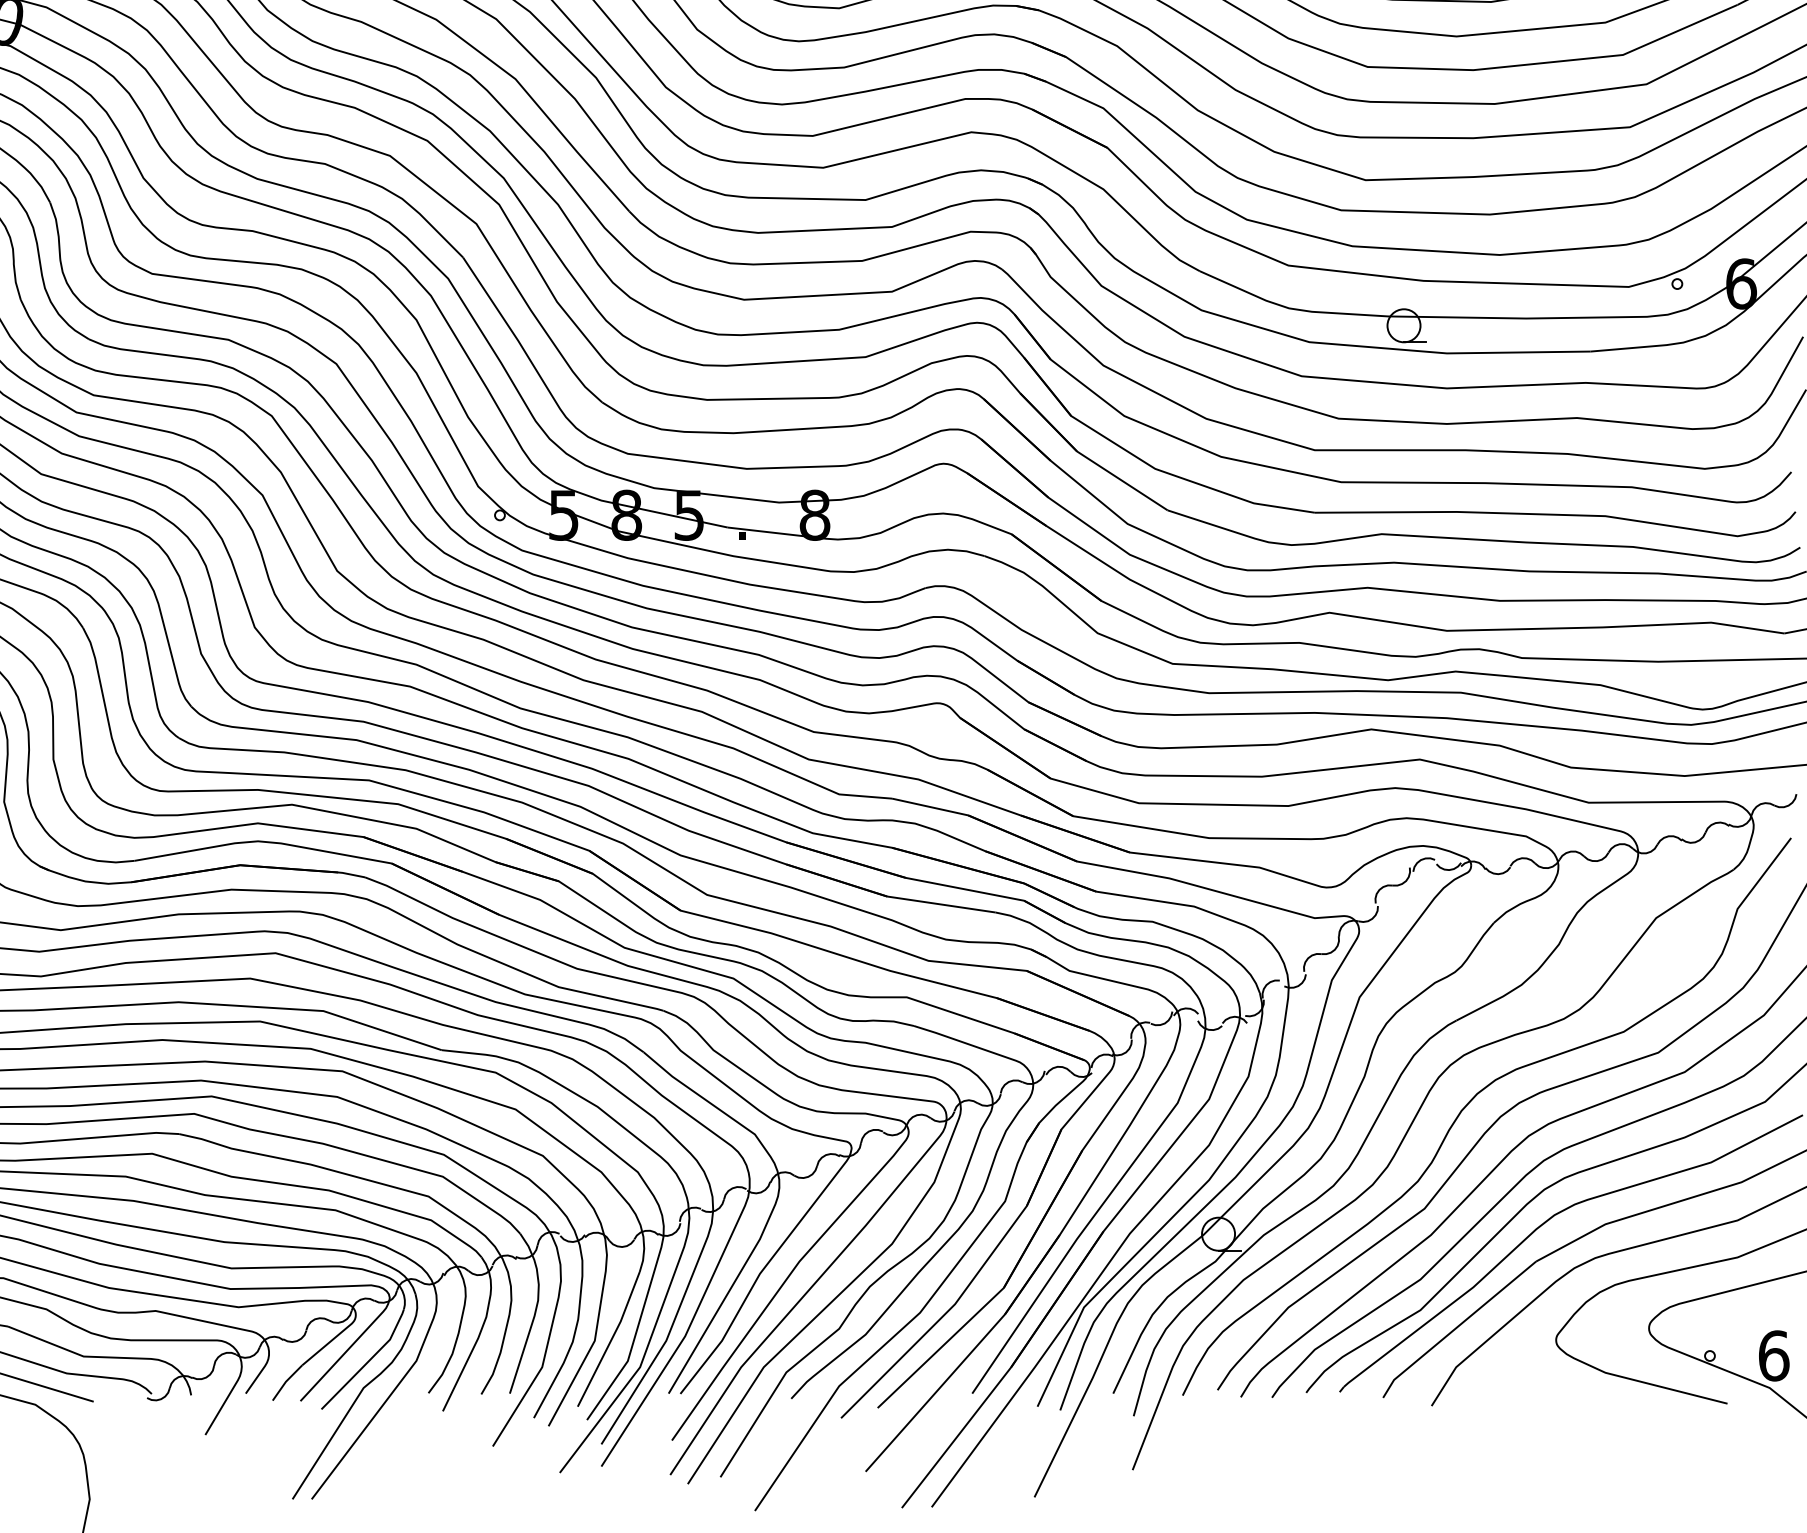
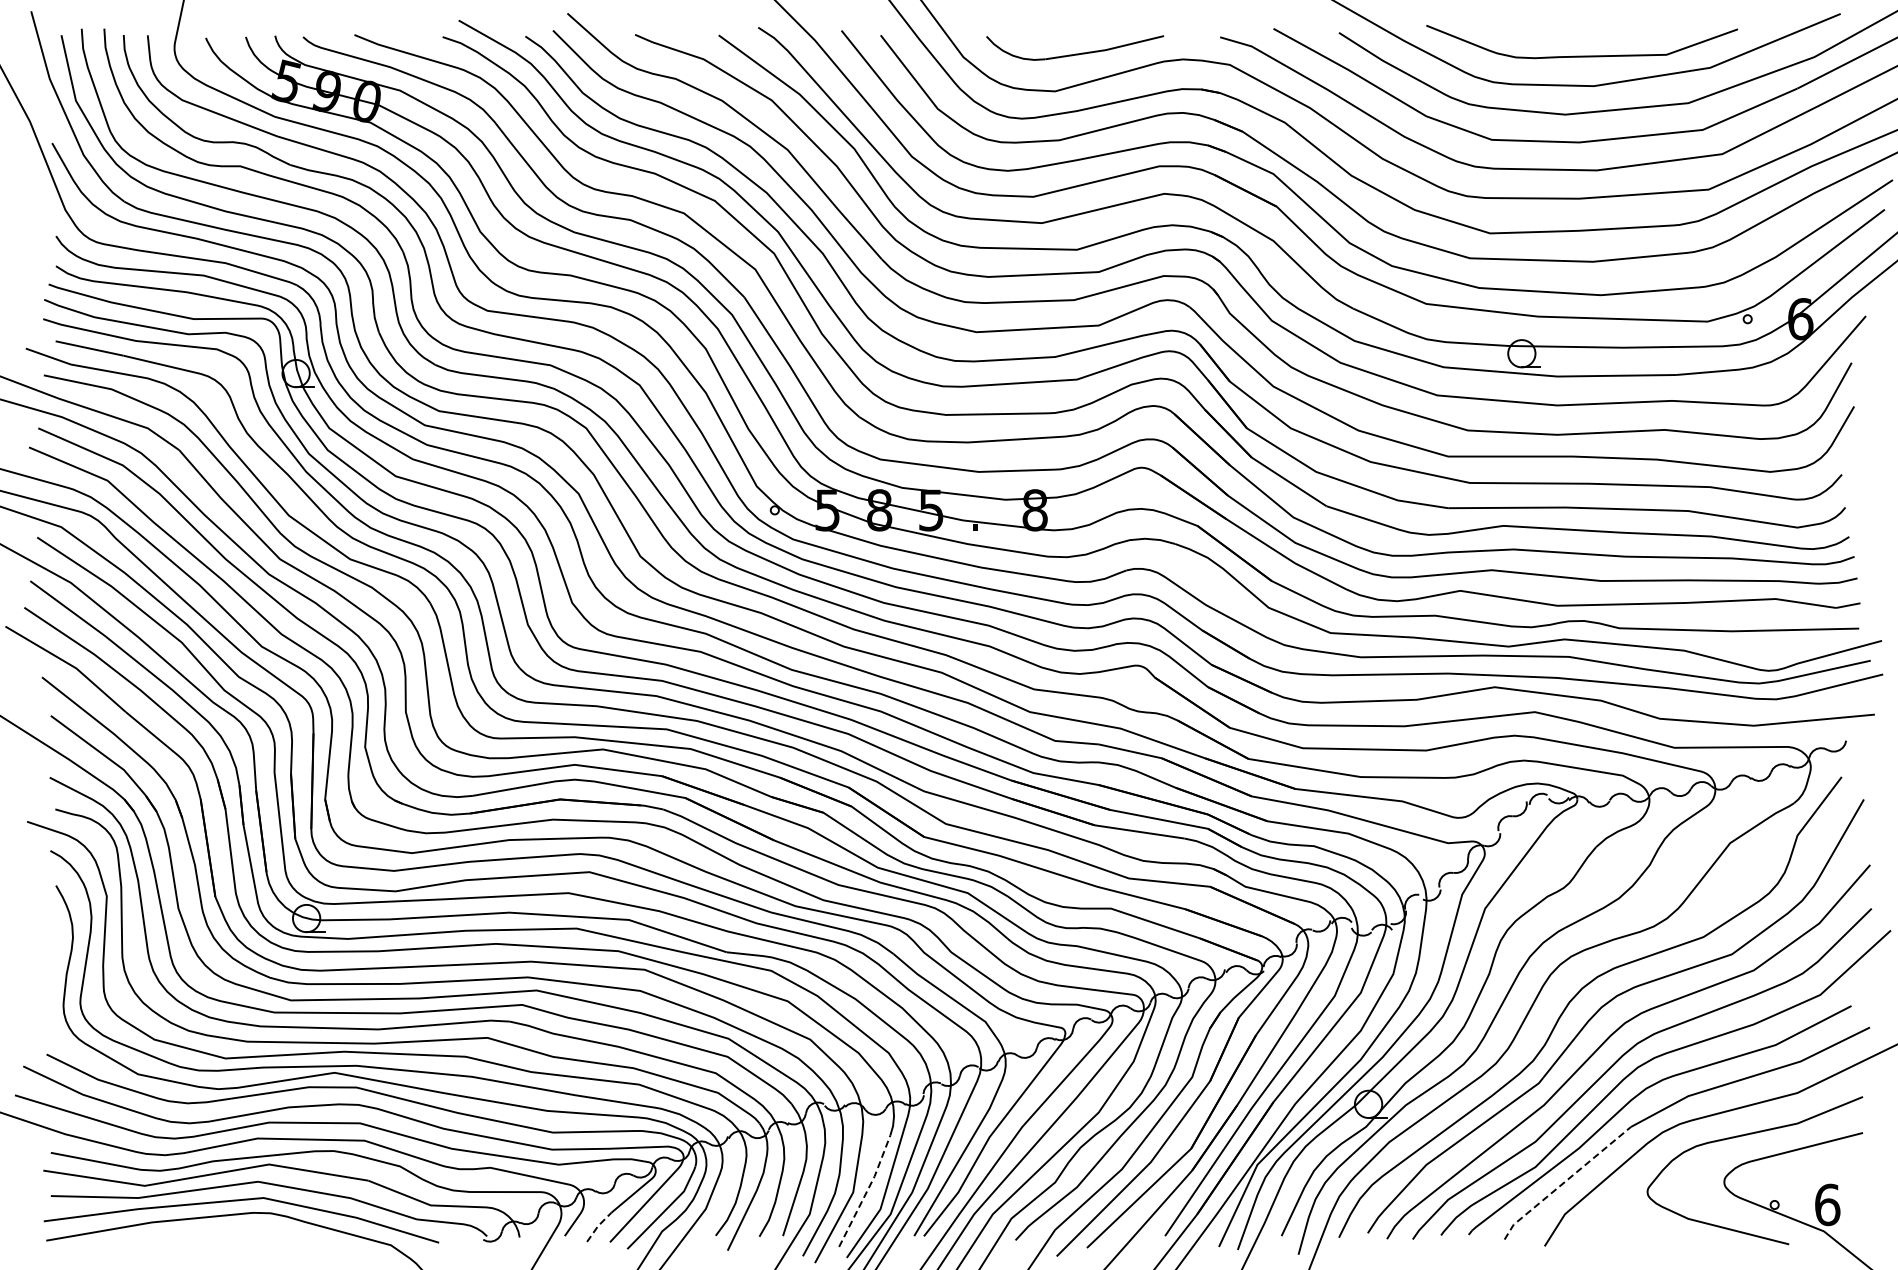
line: (1456, 1327) -> (1565, 1181), solid -> dashed
line: (610, 1339) -> (866, 1191), solid -> dashed
line: (285, 1382) -> (597, 1226), solid -> dashed

